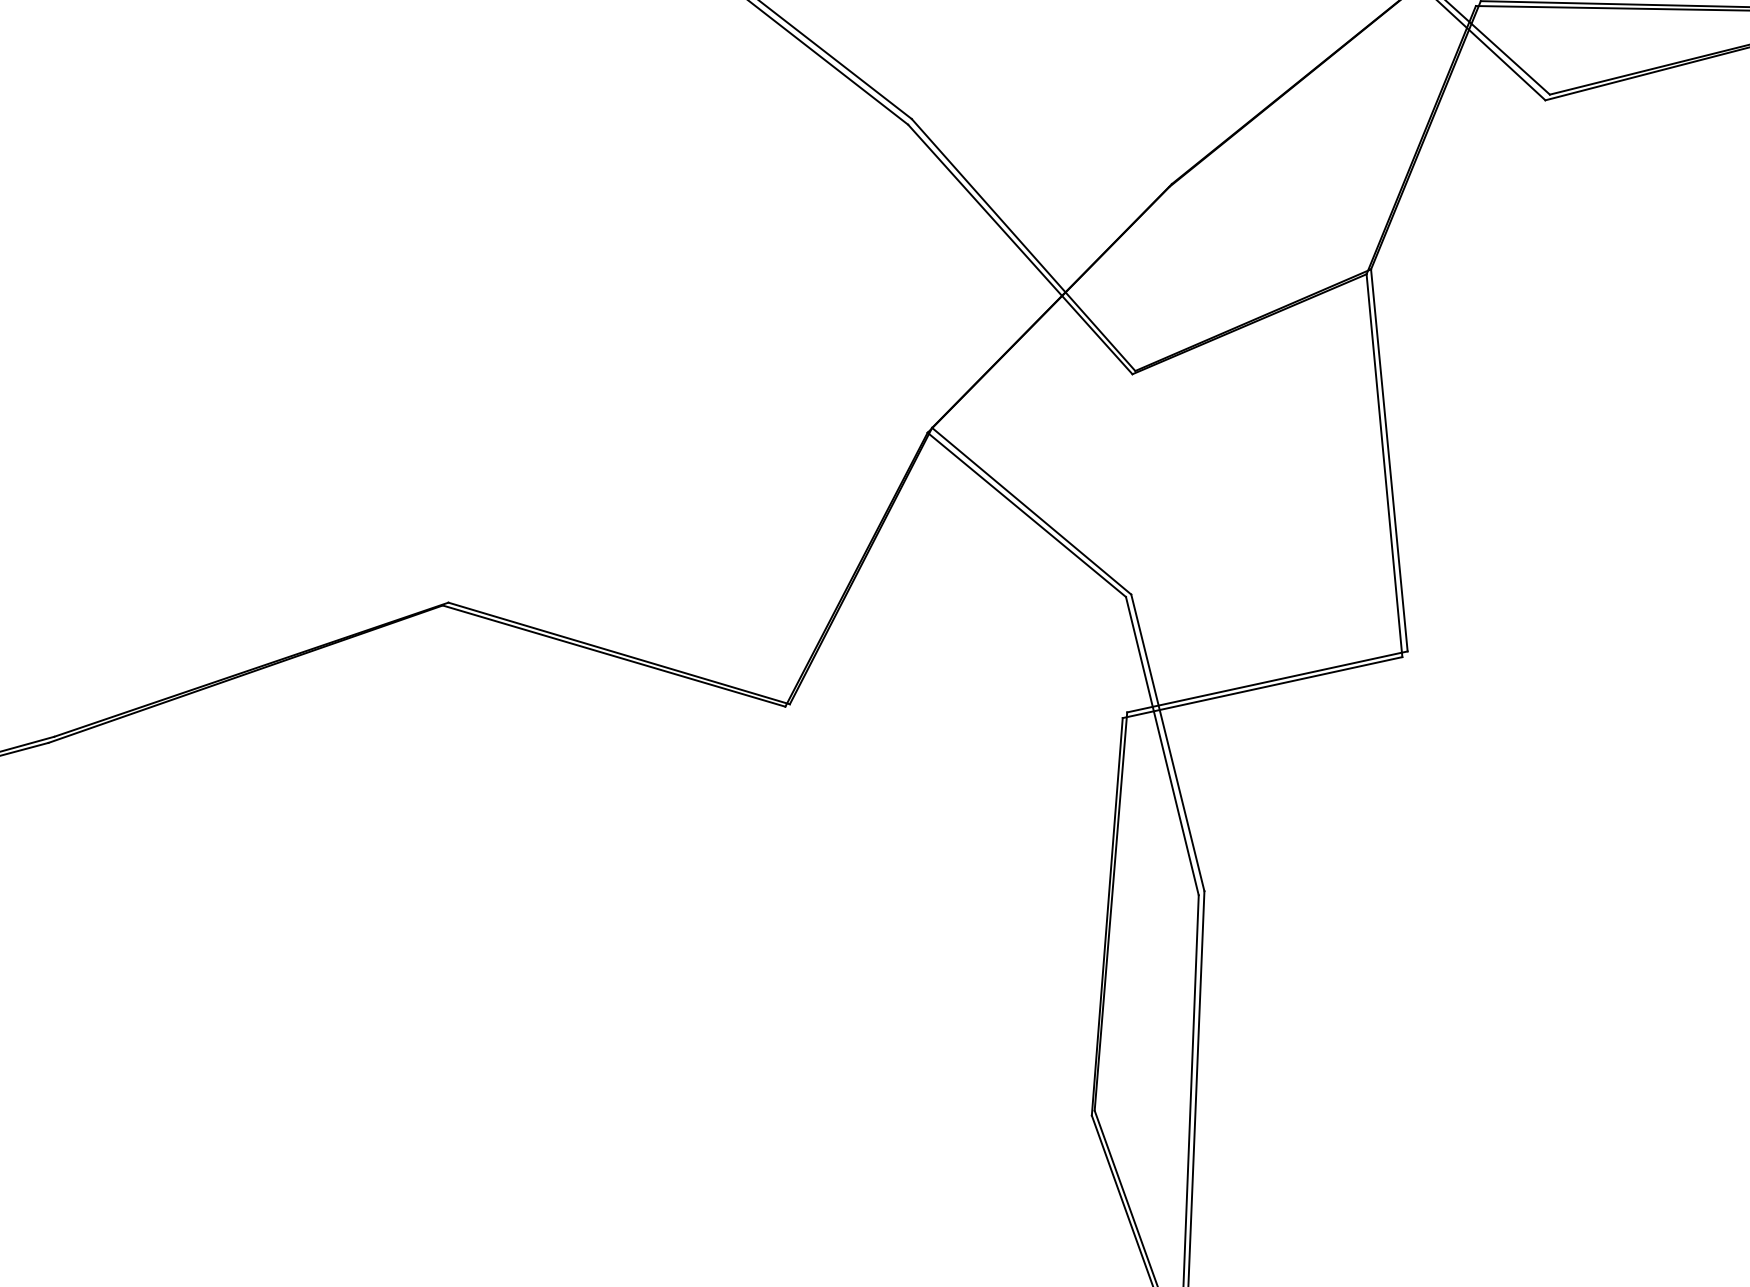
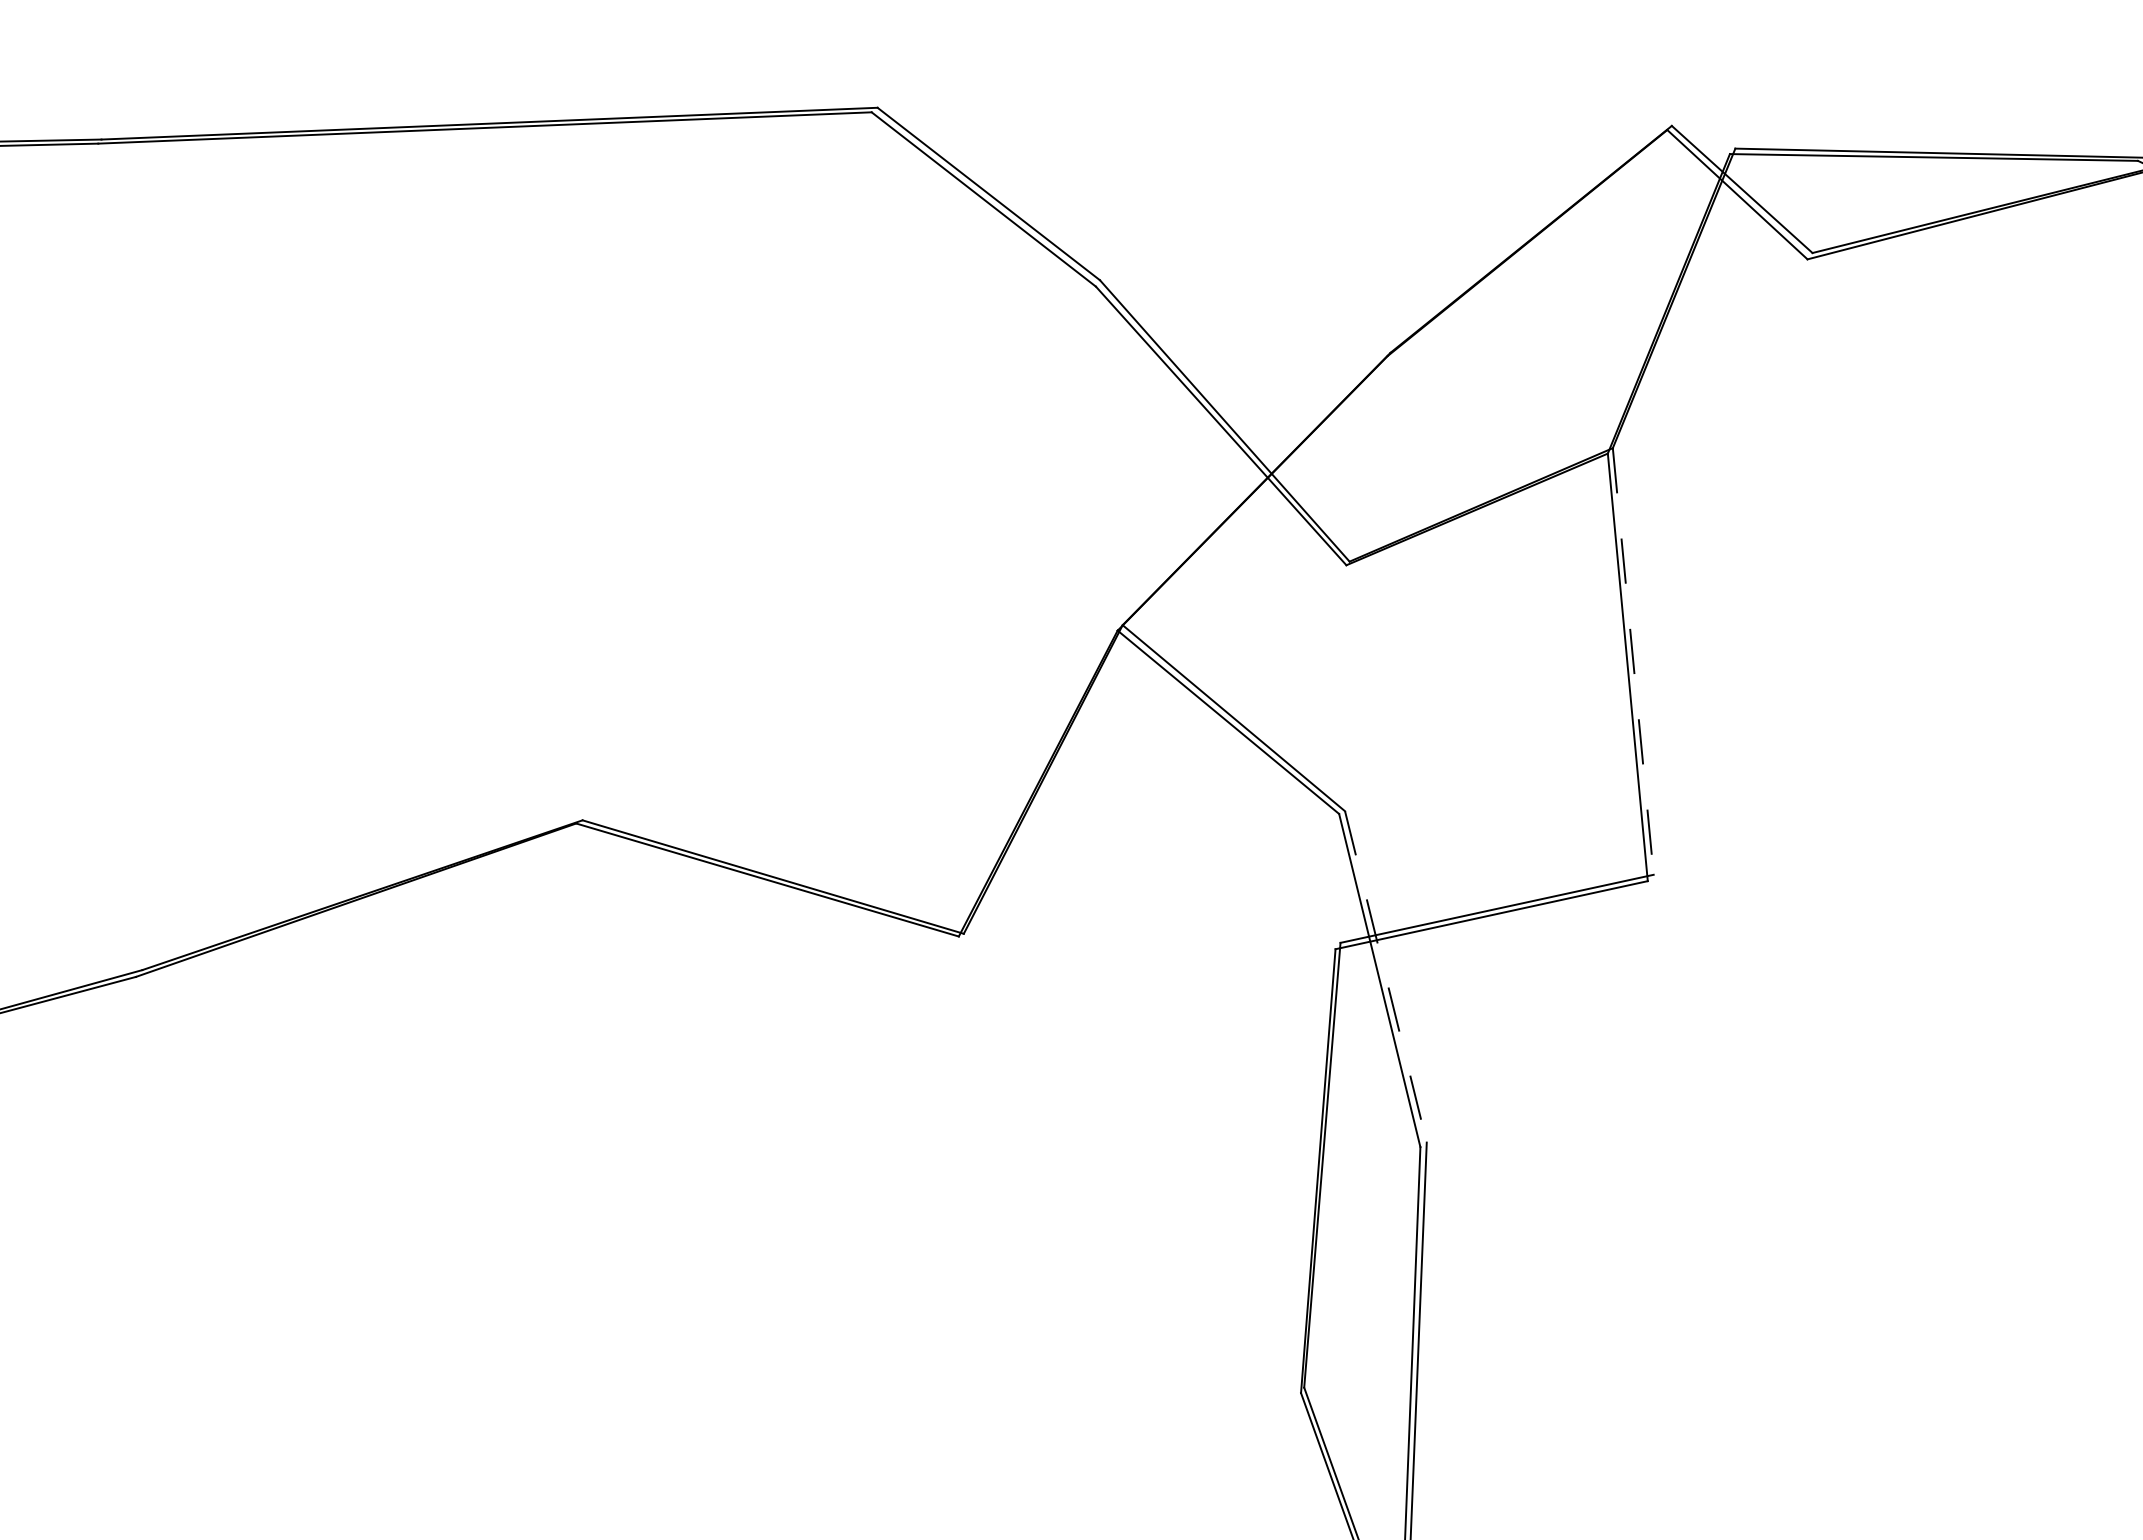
line: (1389, 460) -> (1633, 661), solid -> dashed
line: (1167, 742) -> (1385, 976), solid -> dashed

